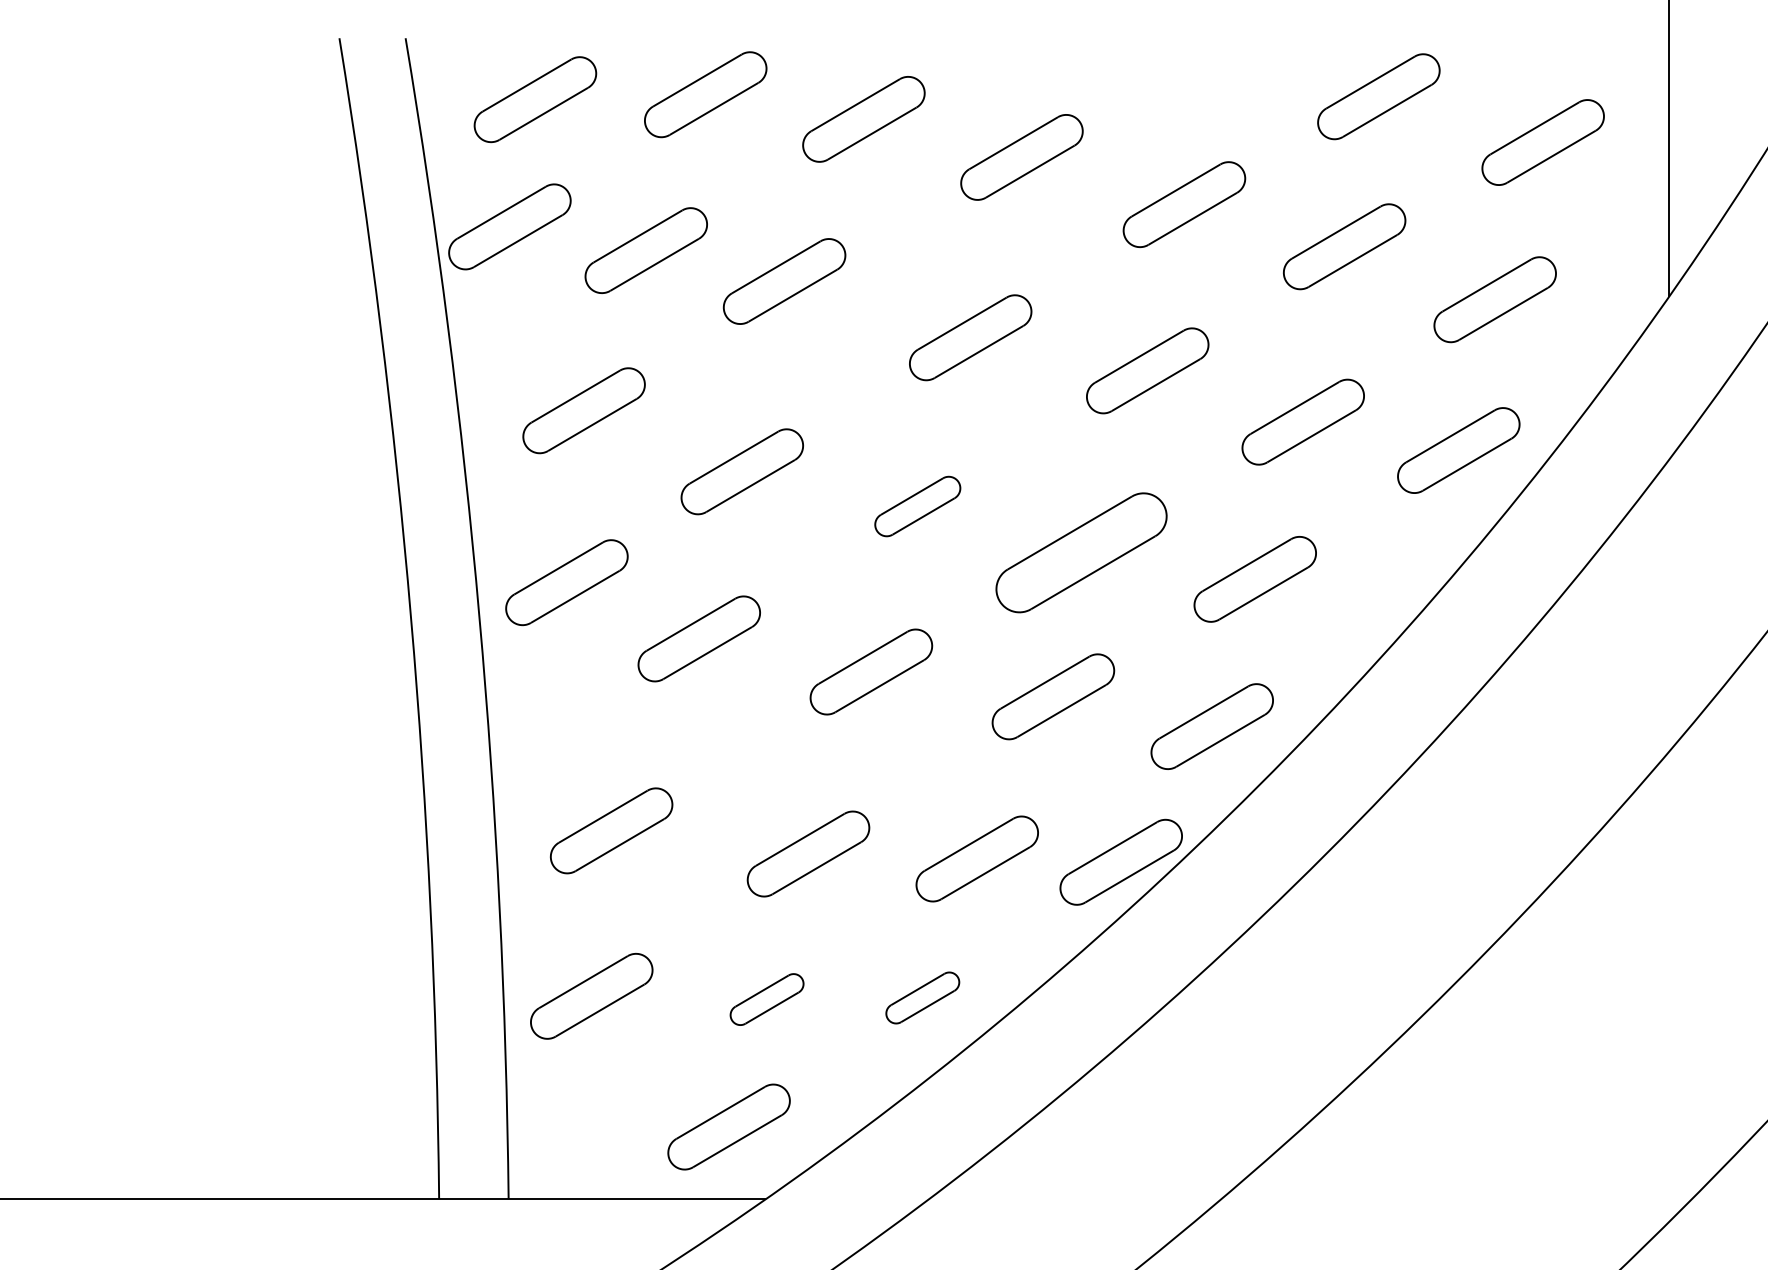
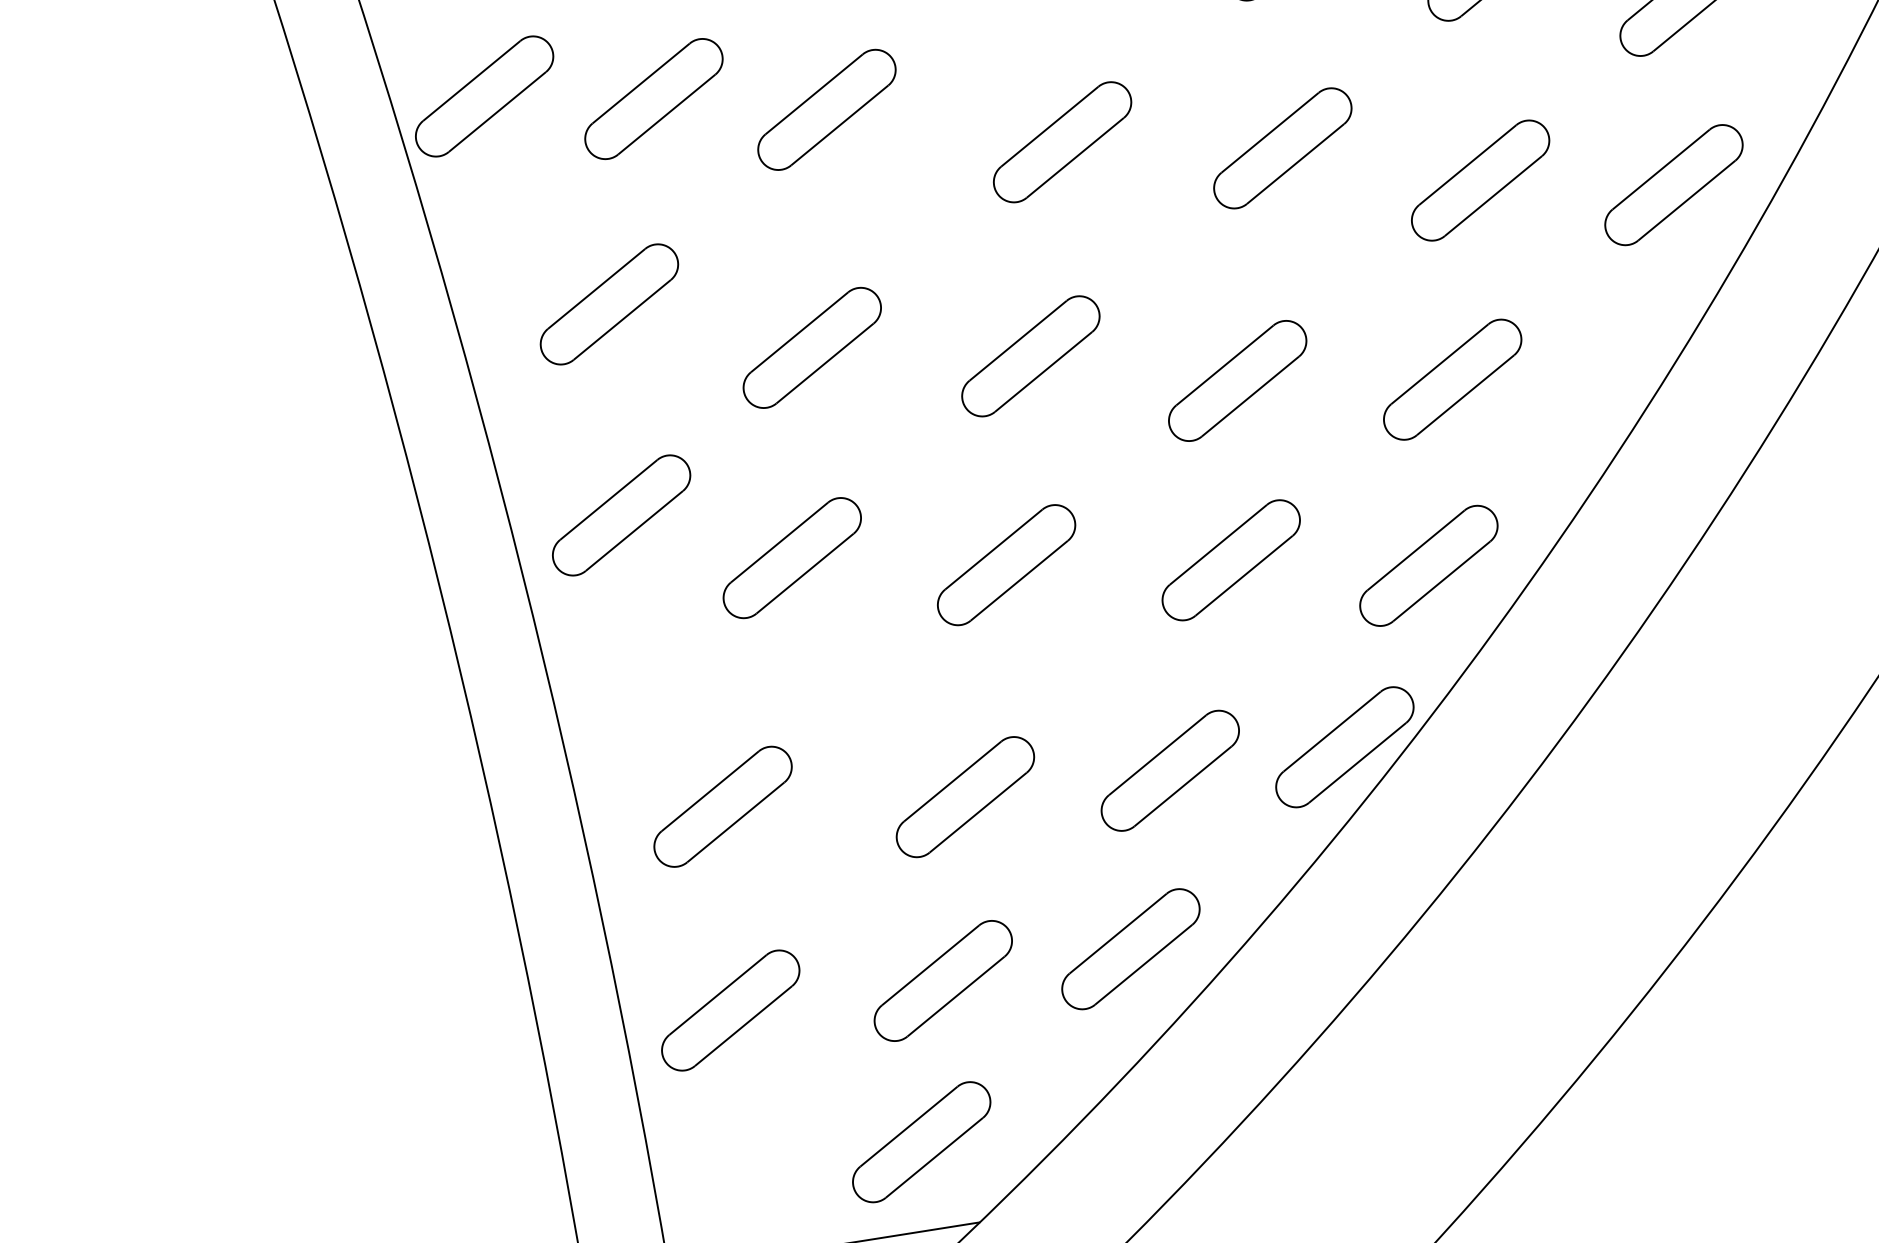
part: (917, 506) -> (1030, 356), size x1.43
part: (1081, 552) -> (1237, 380), size x0.71
part: (922, 997) -> (1130, 948), size x1.67
part: (766, 999) -> (942, 980), size x1.67

